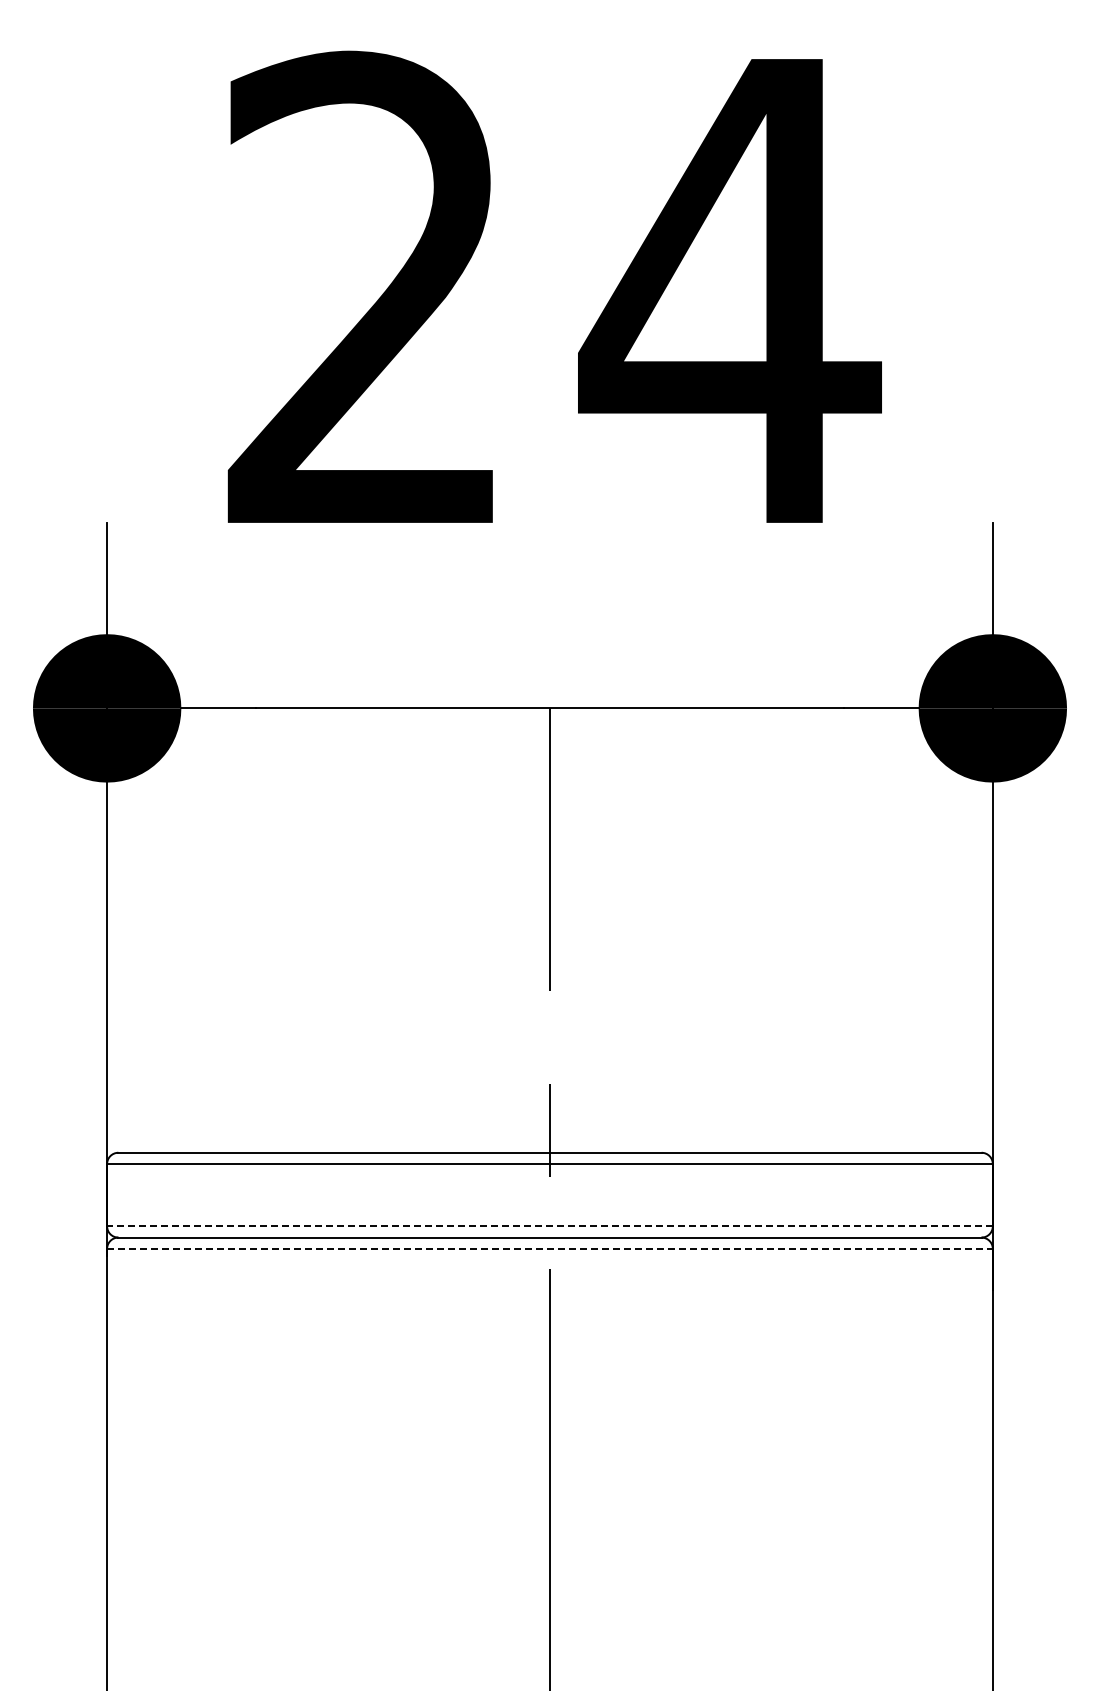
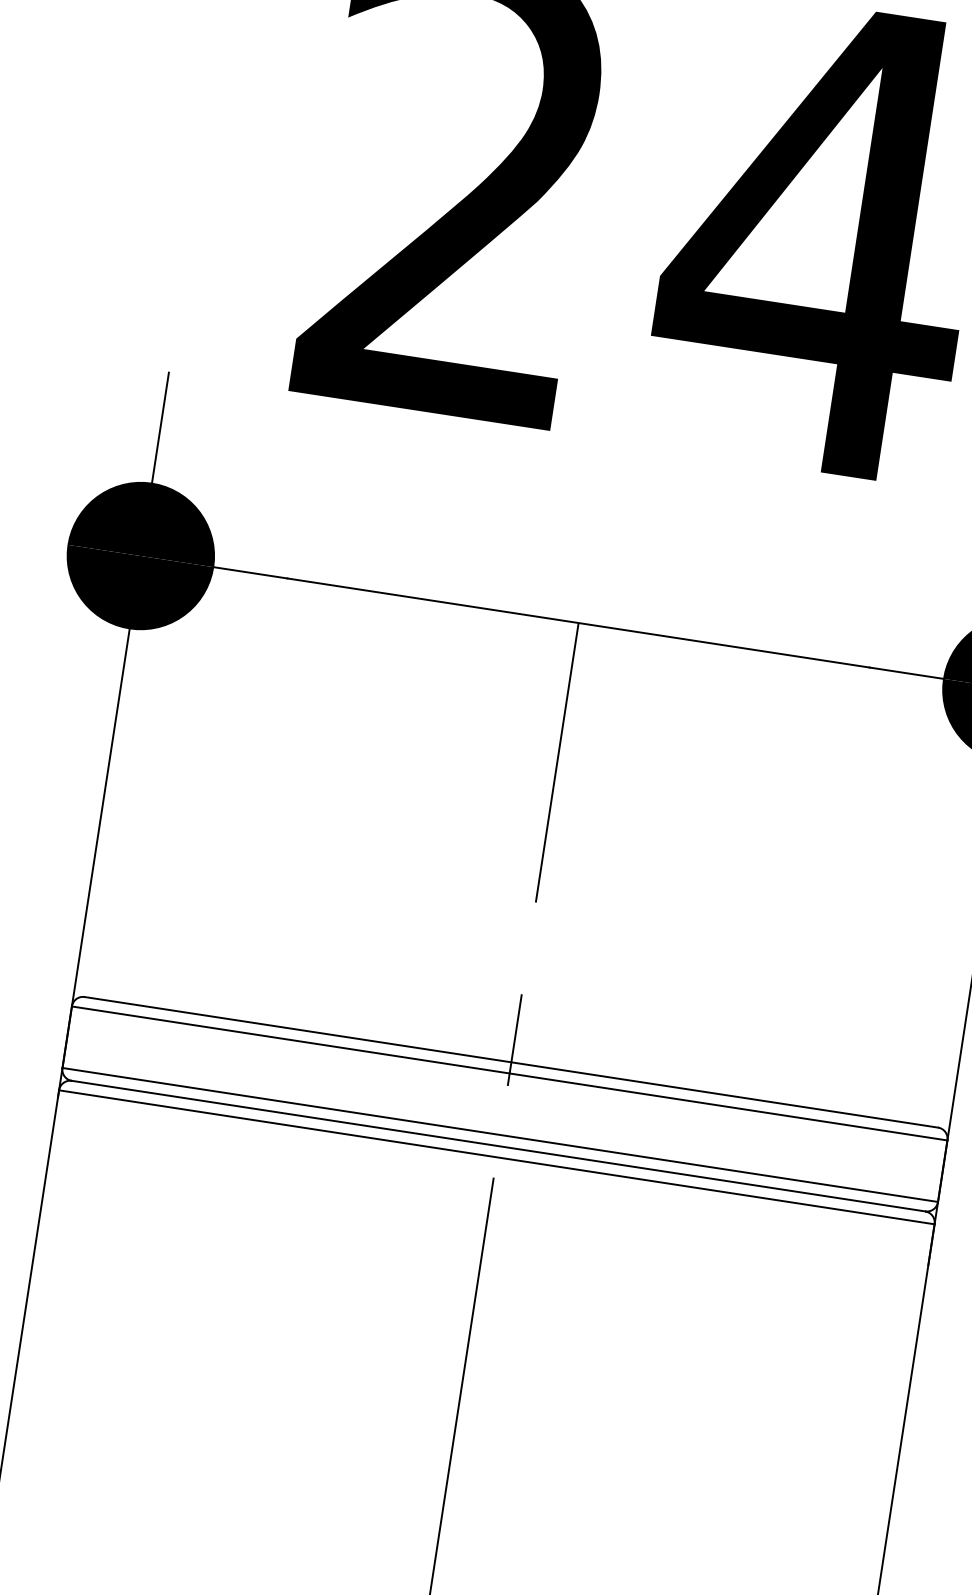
line: (549, 1226) -> (499, 1135), dashed -> solid
line: (549, 1248) -> (496, 1156), dashed -> solid

